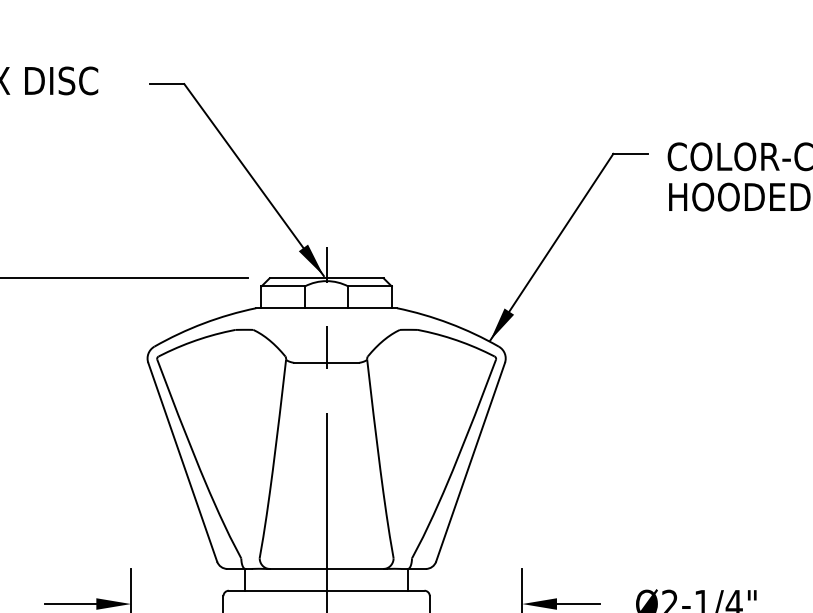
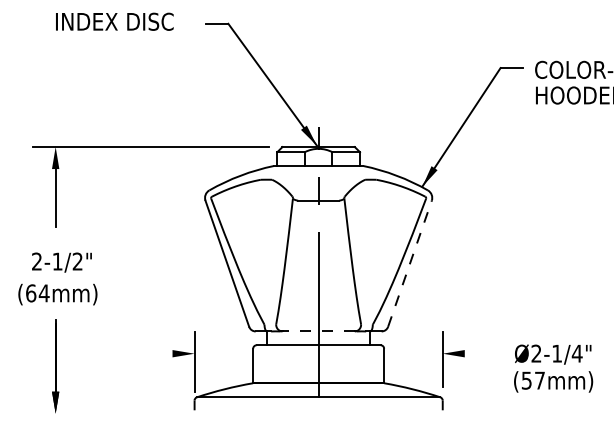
line: (469, 461) -> (409, 263), solid -> dashed
line: (326, 569) -> (318, 331), solid -> dashed
line: (69, 603) -> (155, 353), removed
line: (577, 603) -> (477, 353), removed

